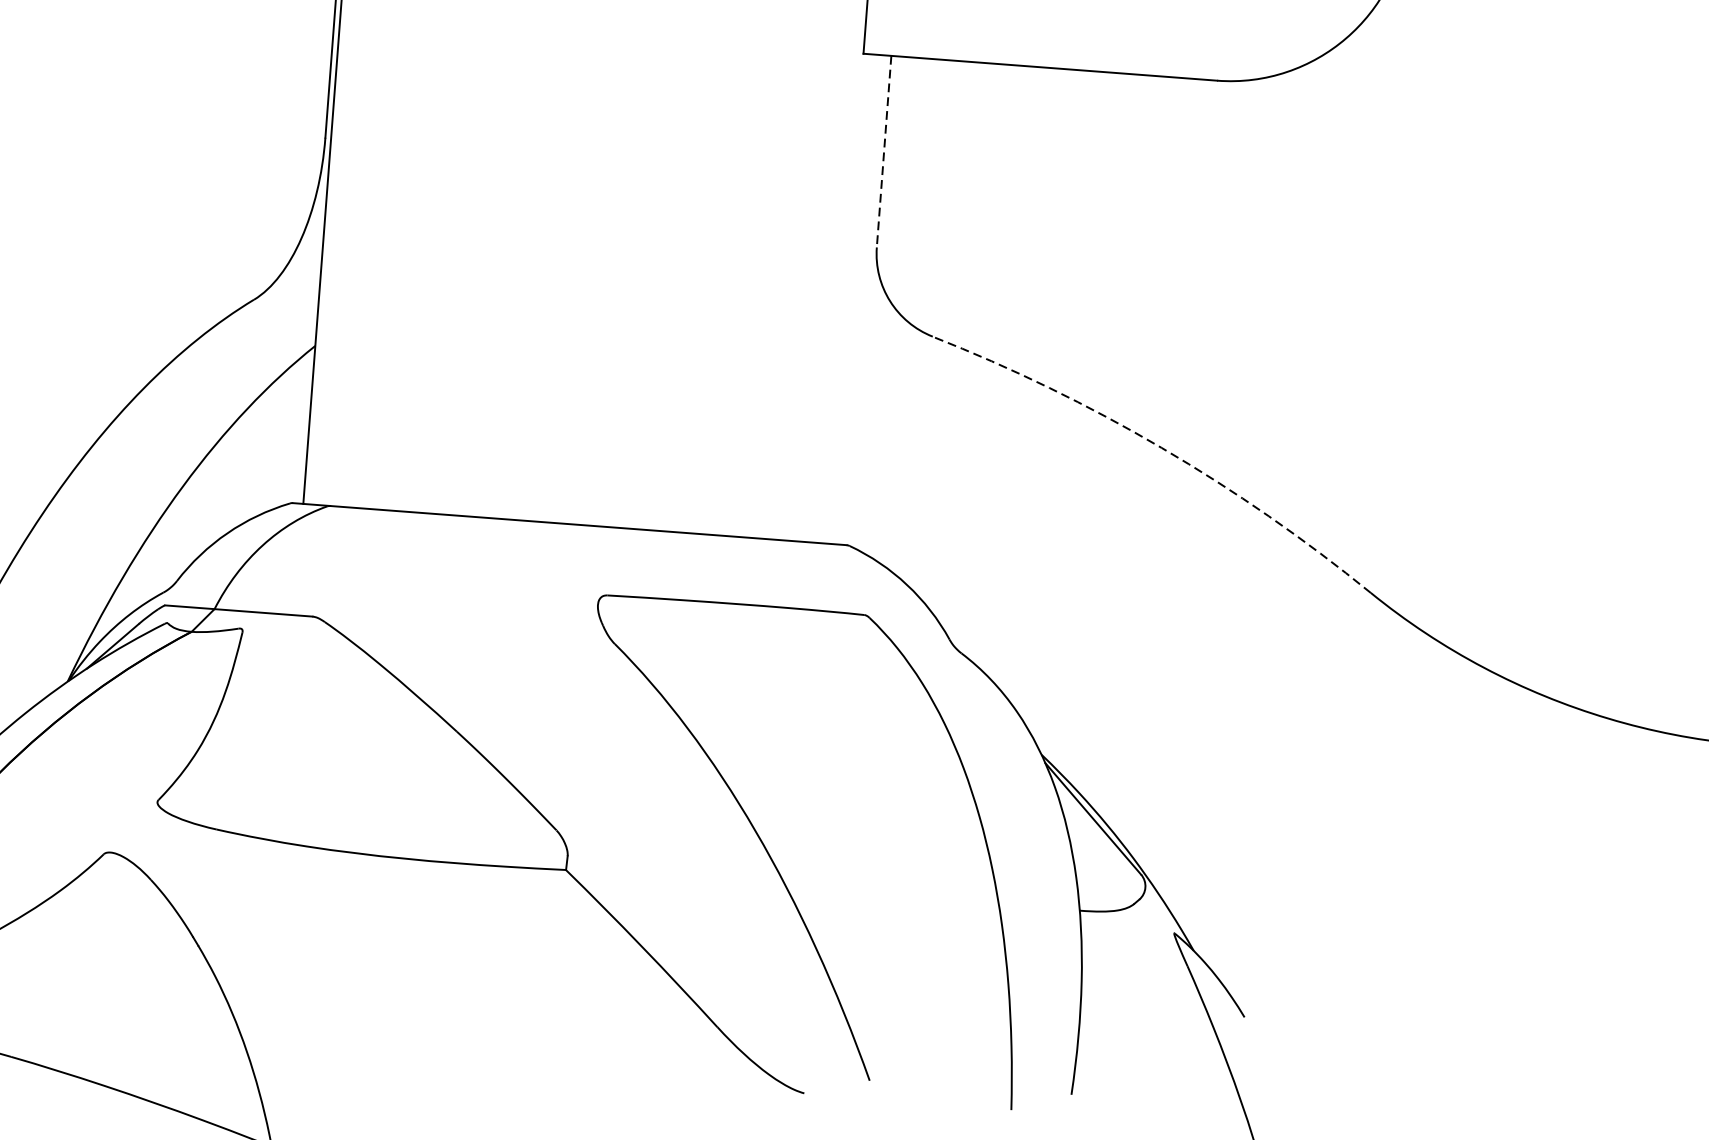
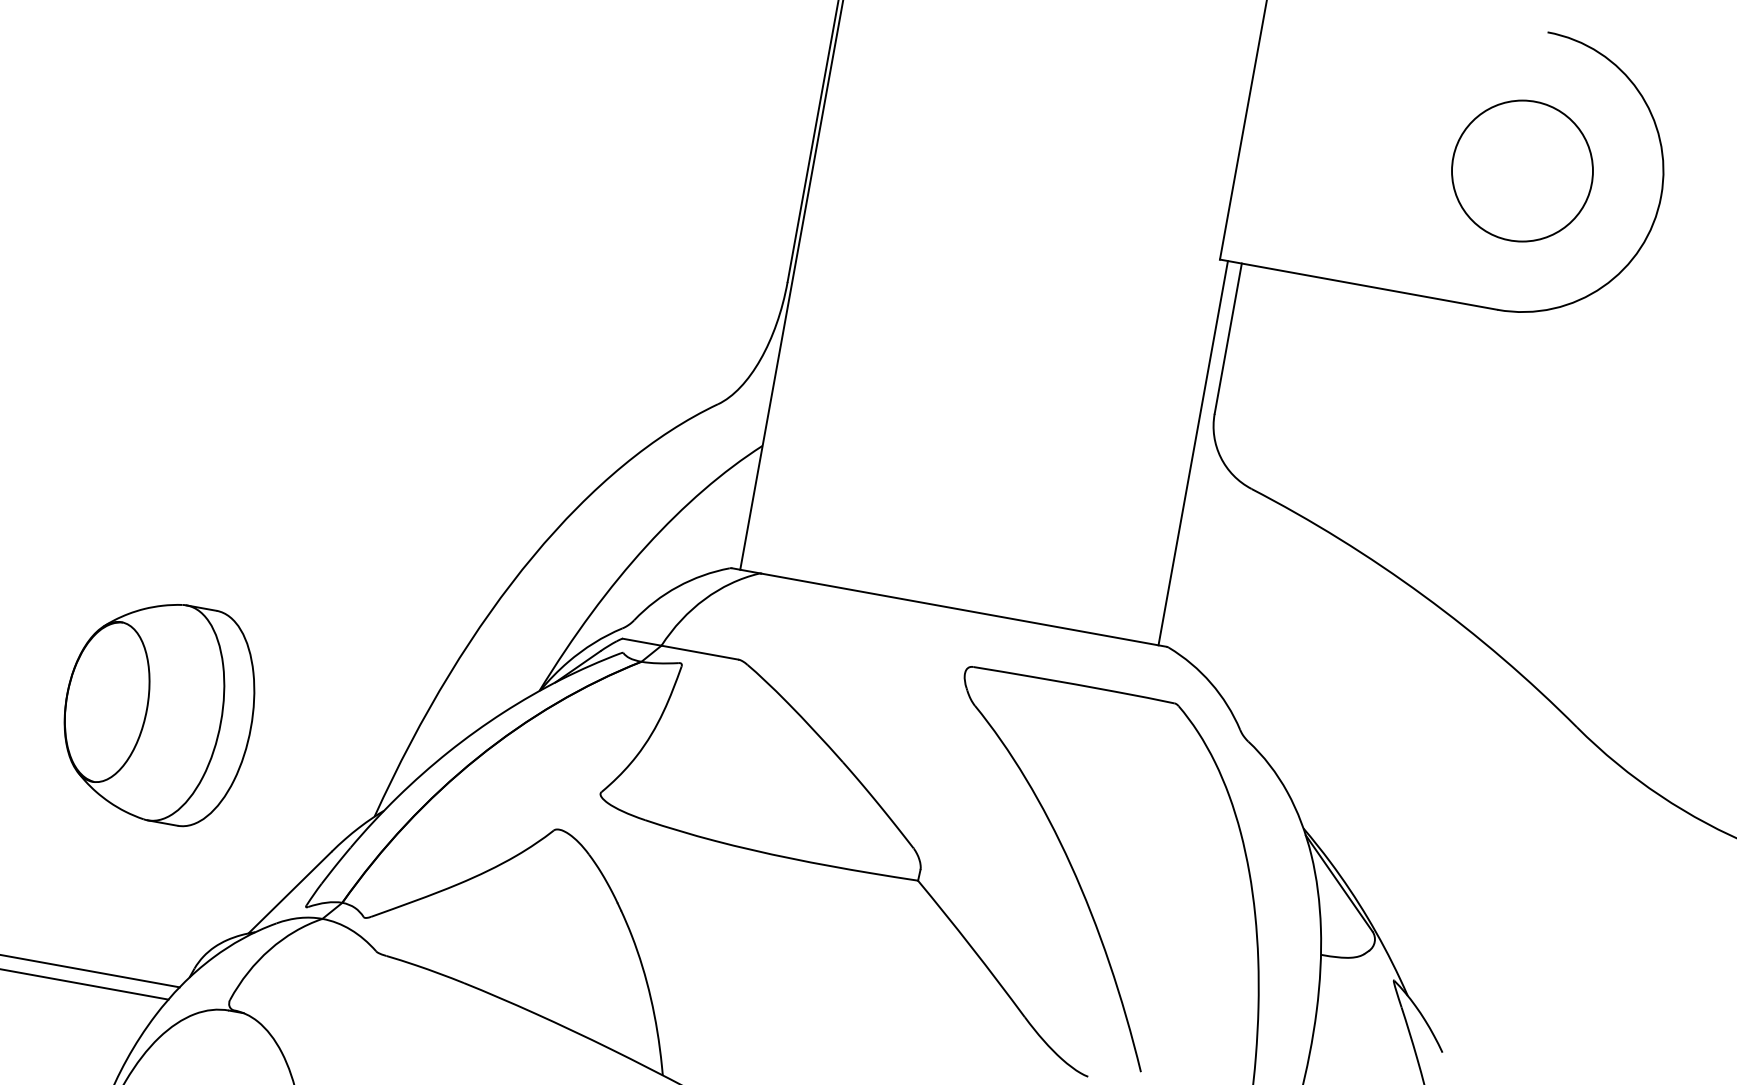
line: (884, 152) -> (1228, 339), dashed -> solid
line: (854, 299) -> (1192, 453), added
arc: (1161, 447) -> (1423, 595), dashed -> solid

